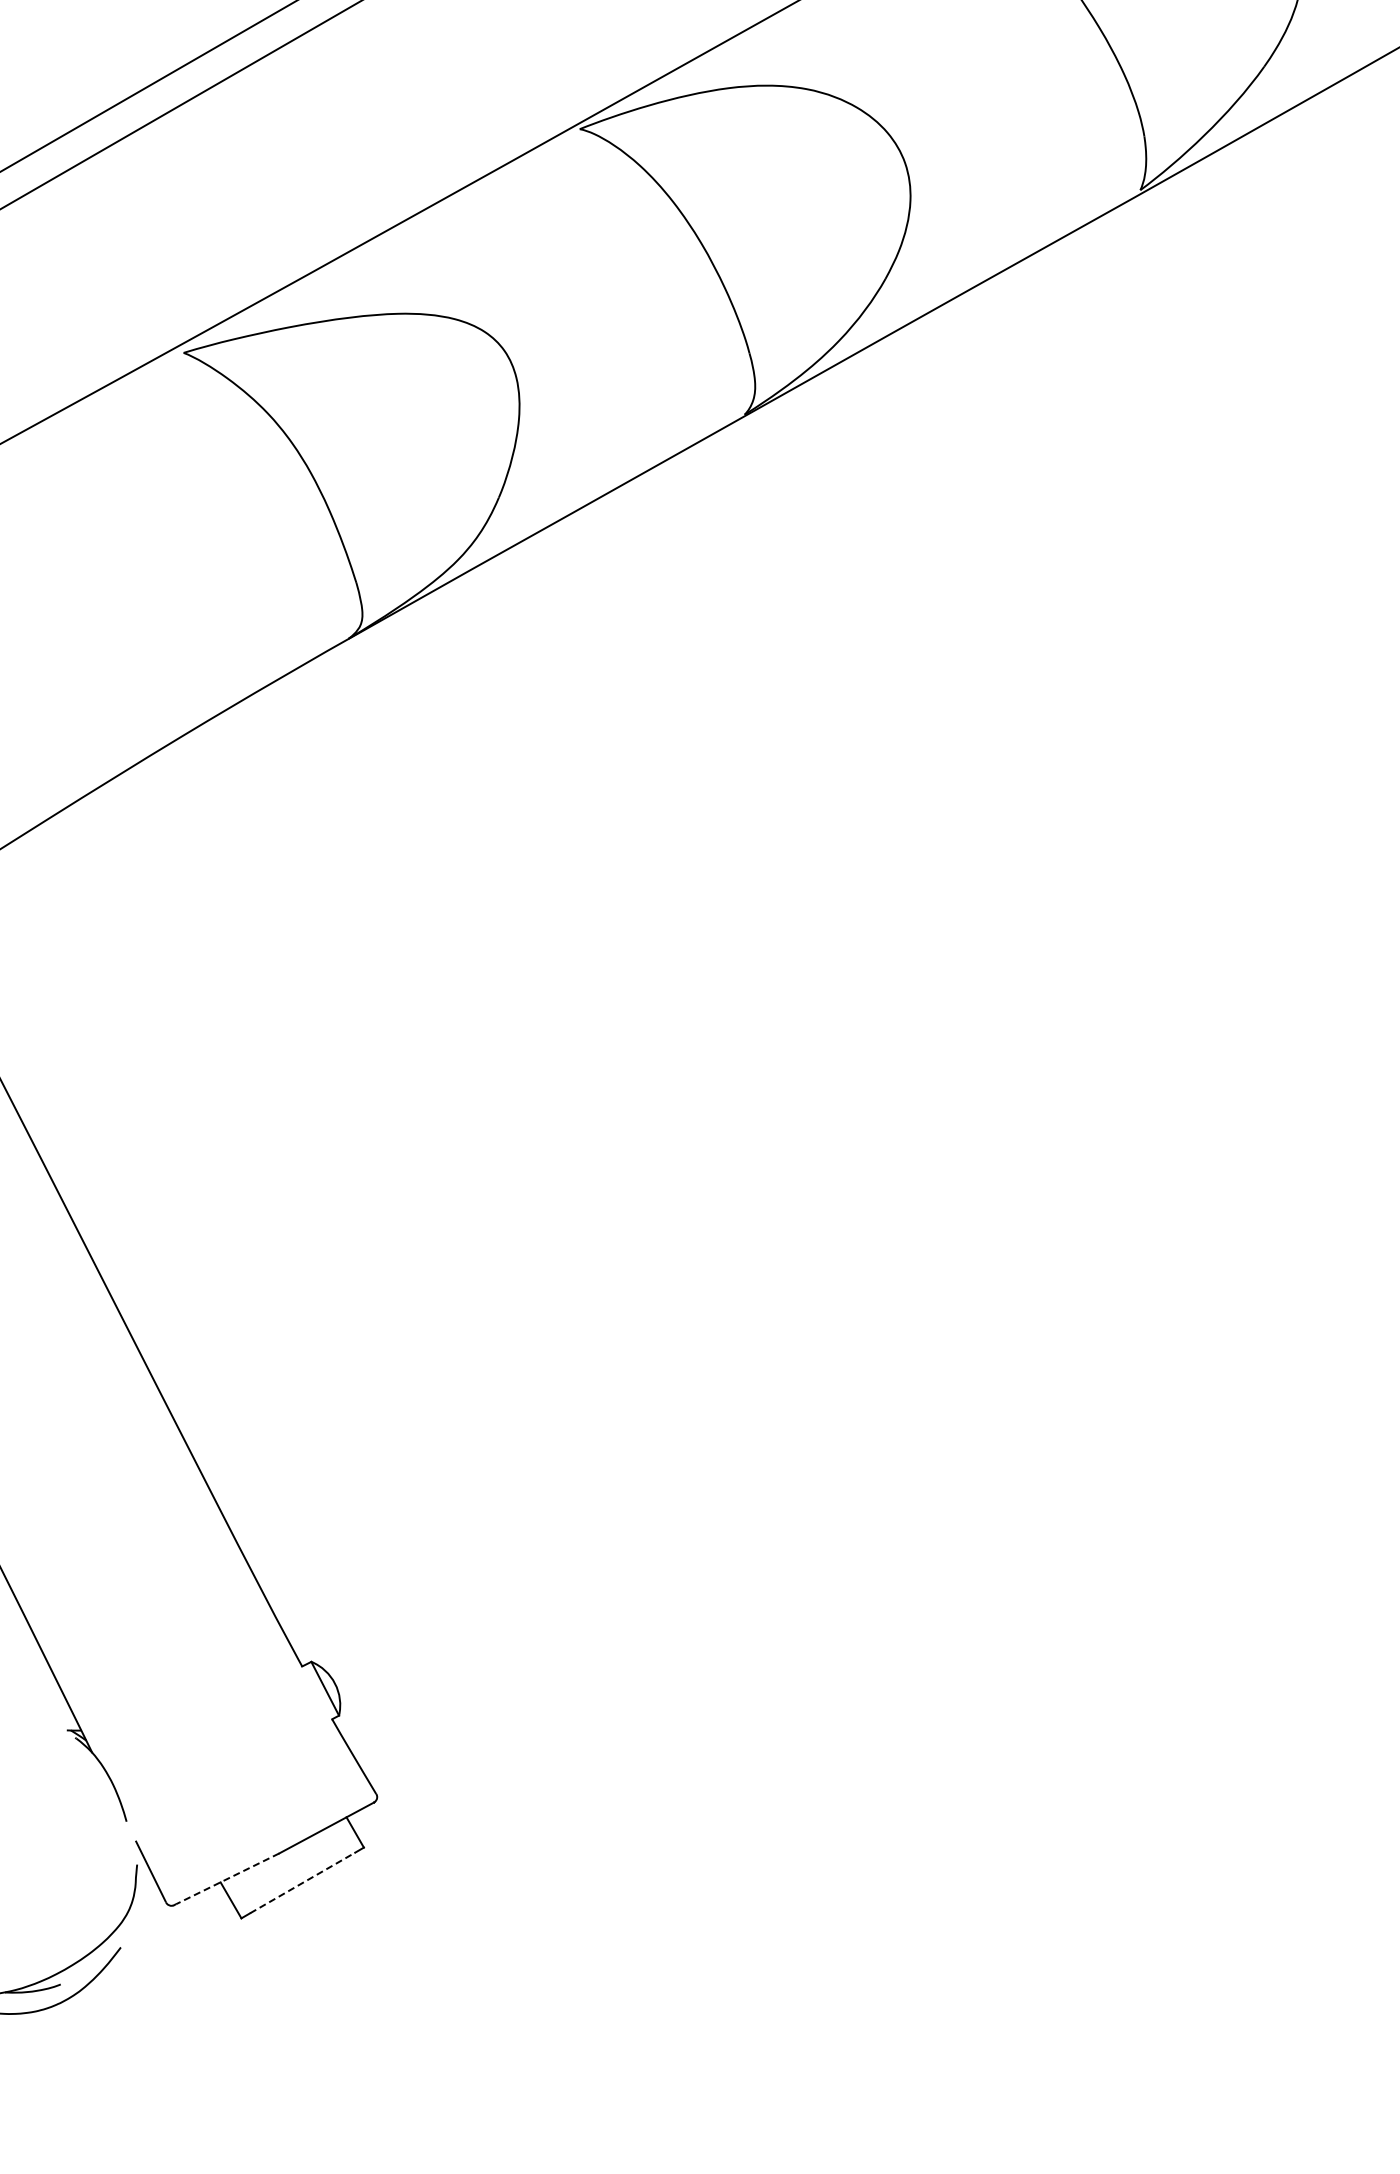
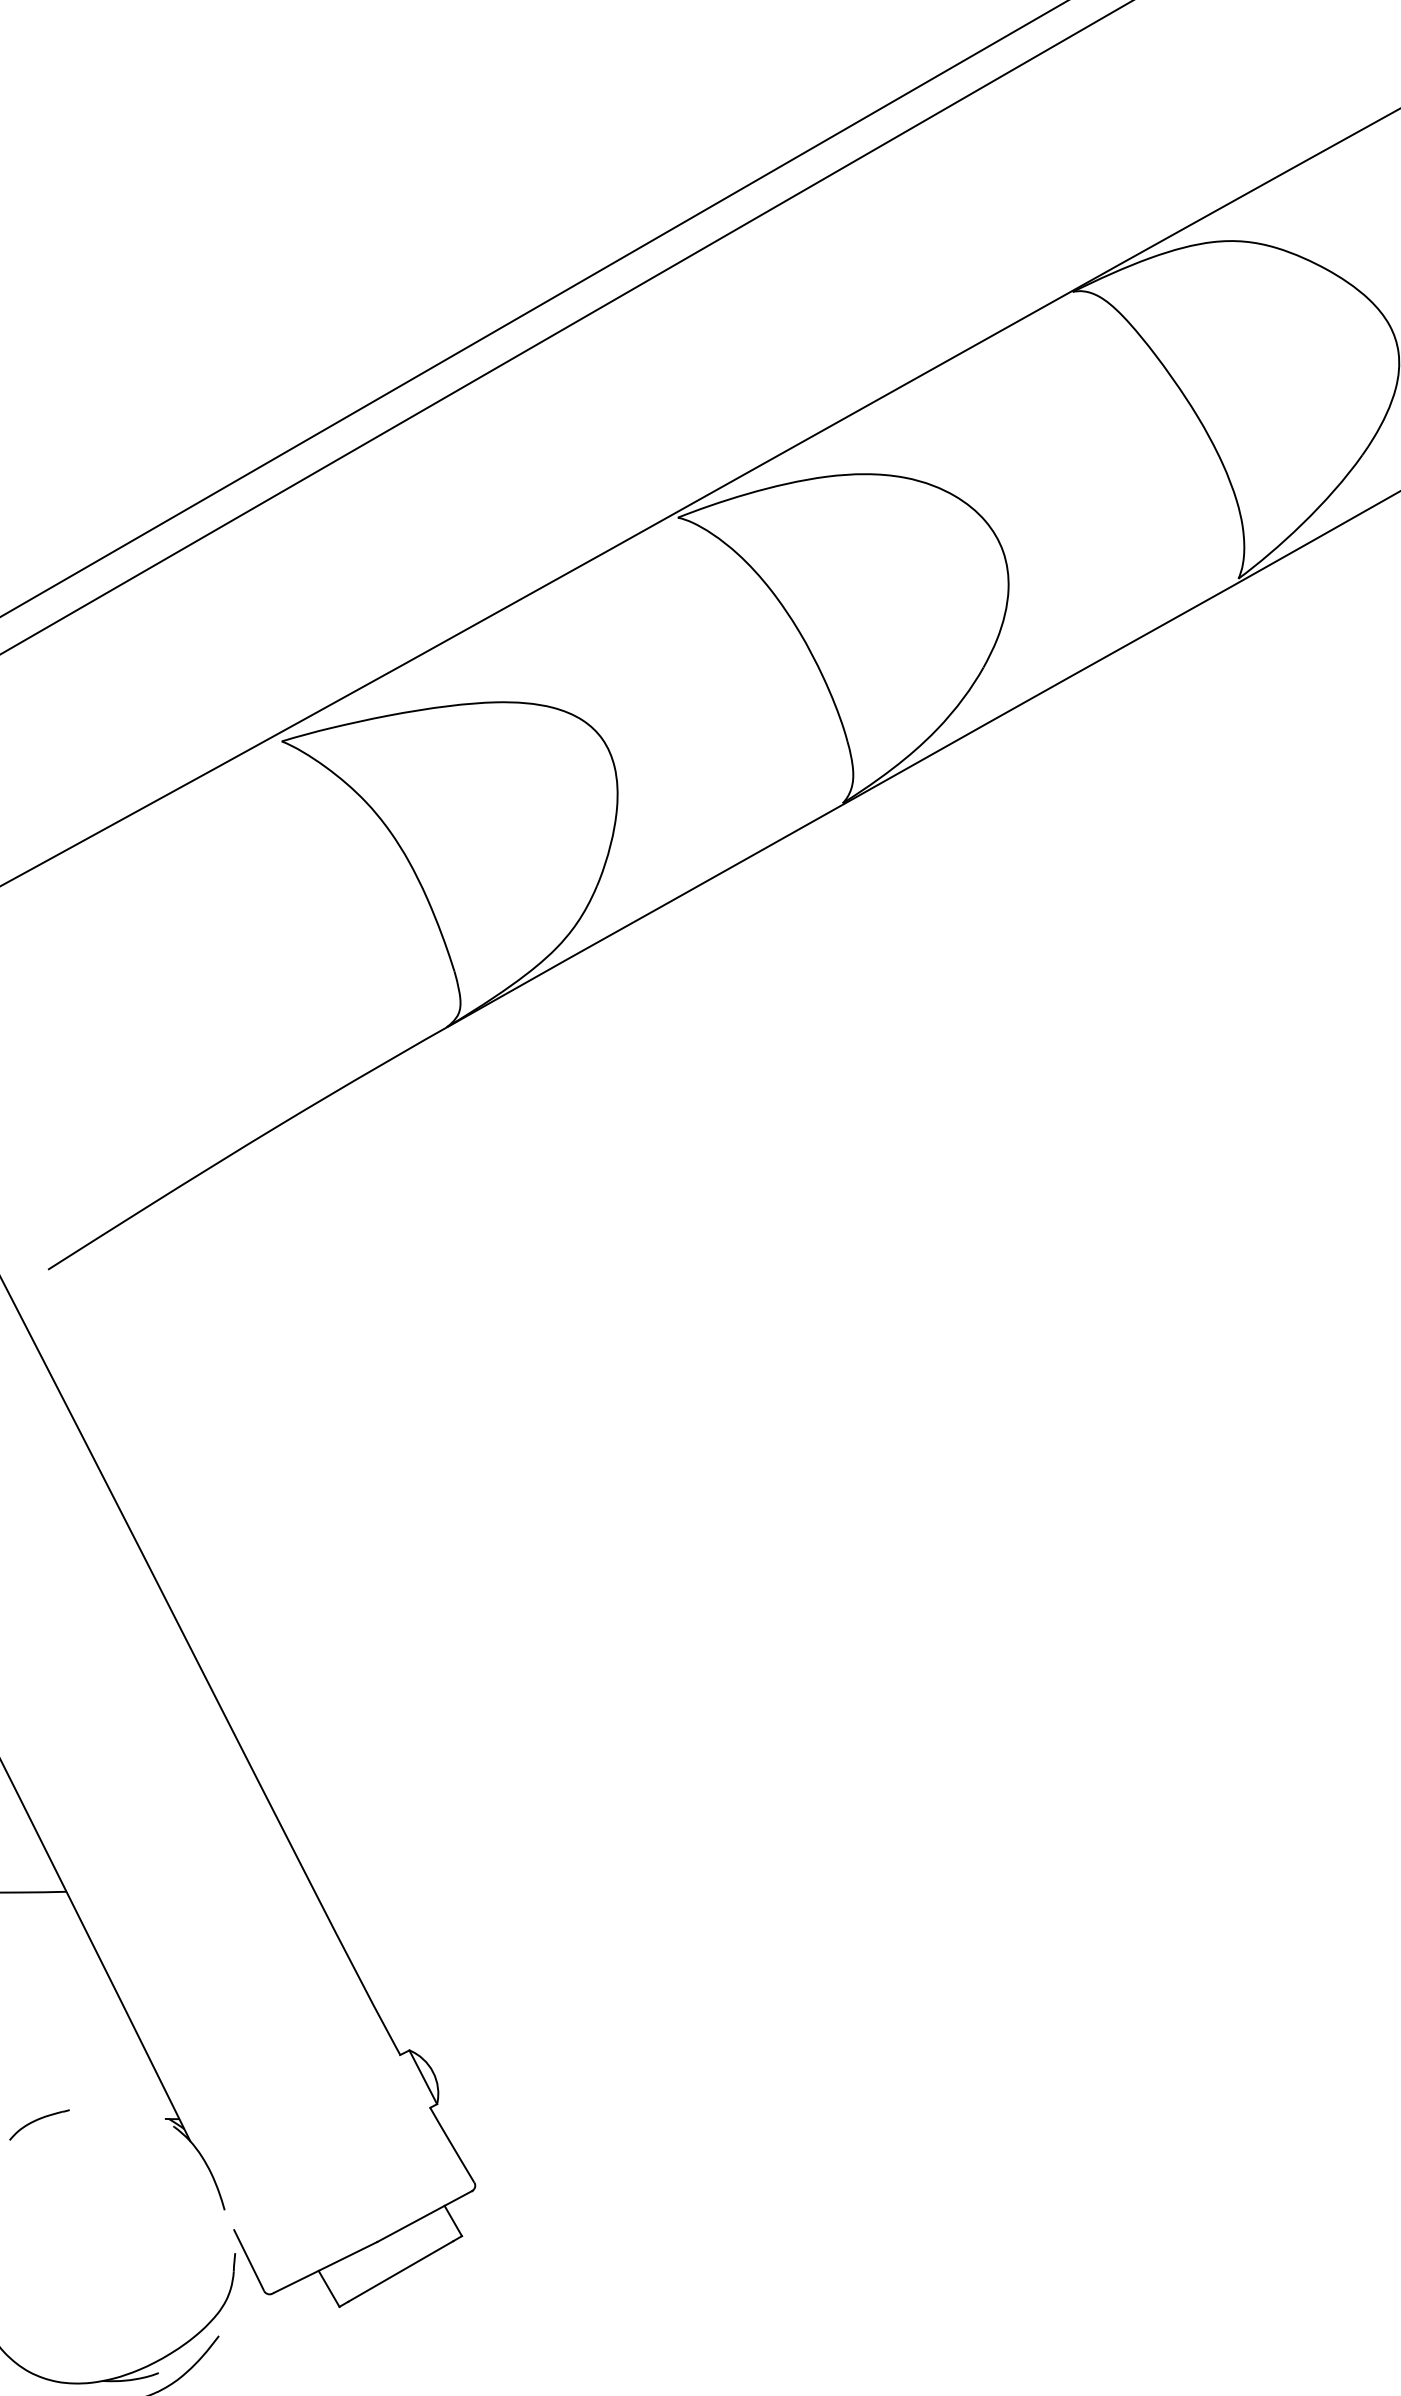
line: (227, 1878) -> (325, 2267), dashed -> solid
line: (302, 1882) -> (400, 2271), dashed -> solid

